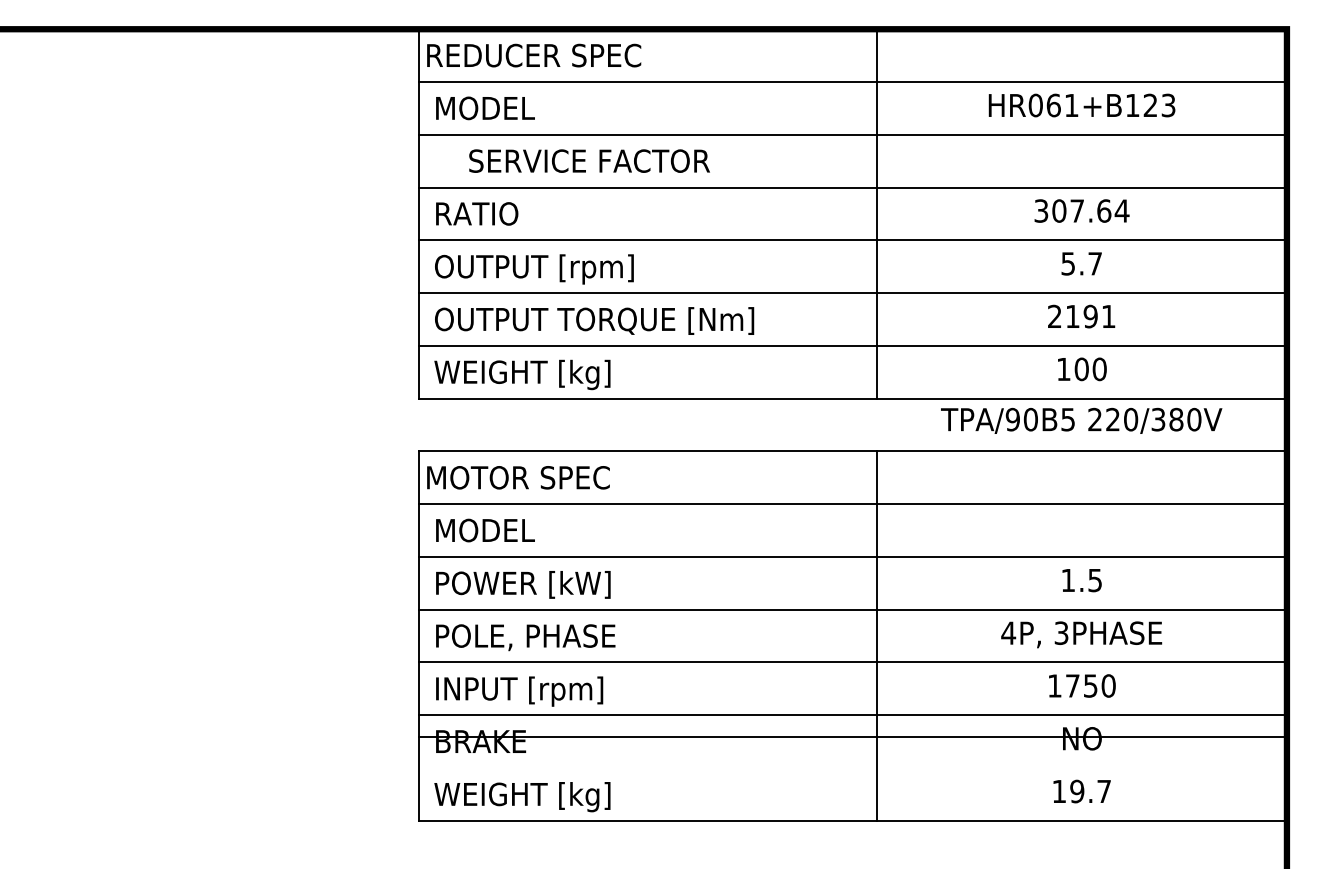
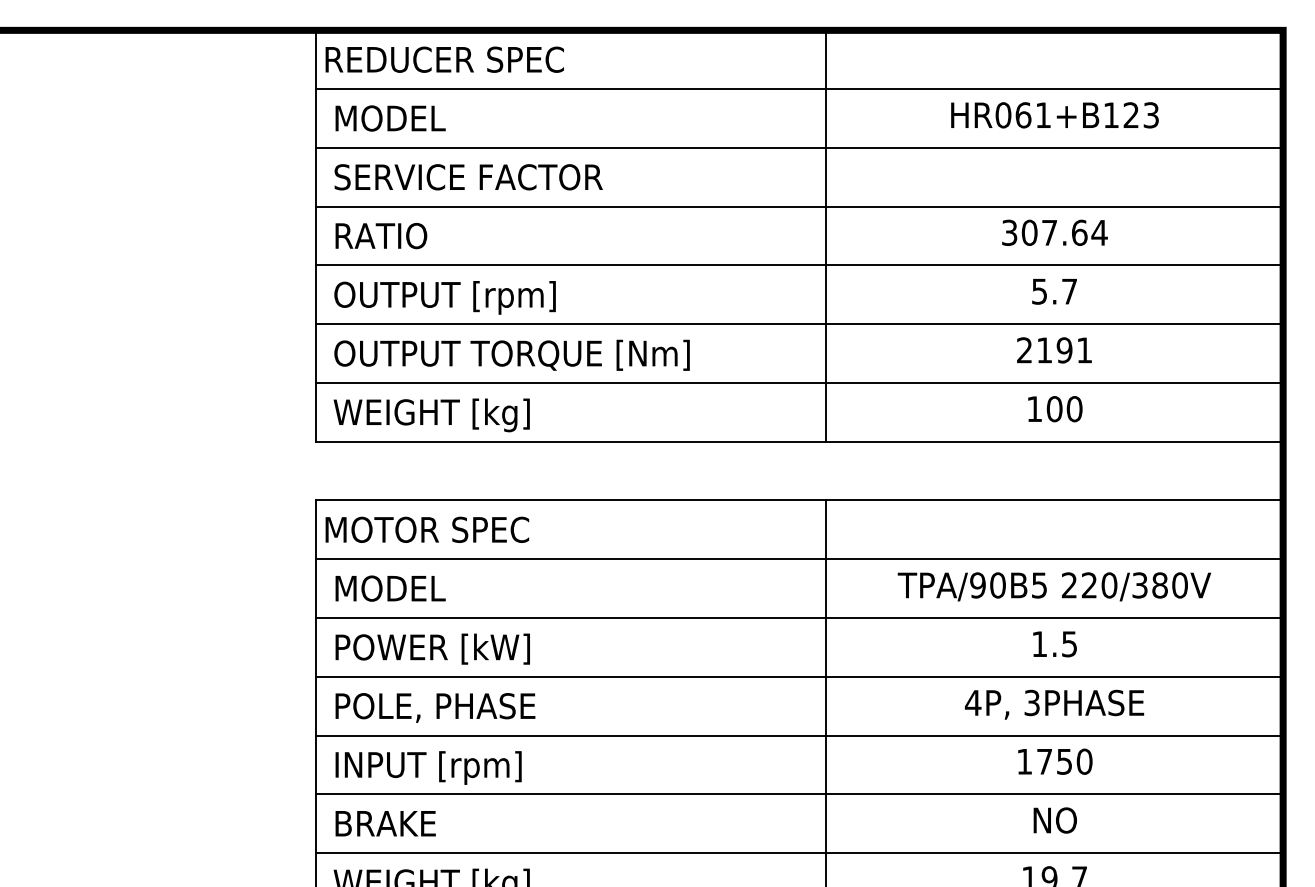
text: (589, 160) -> (468, 176), moved
text: (1081, 420) -> (1054, 586), moved
line: (852, 737) -> (799, 853), moved

